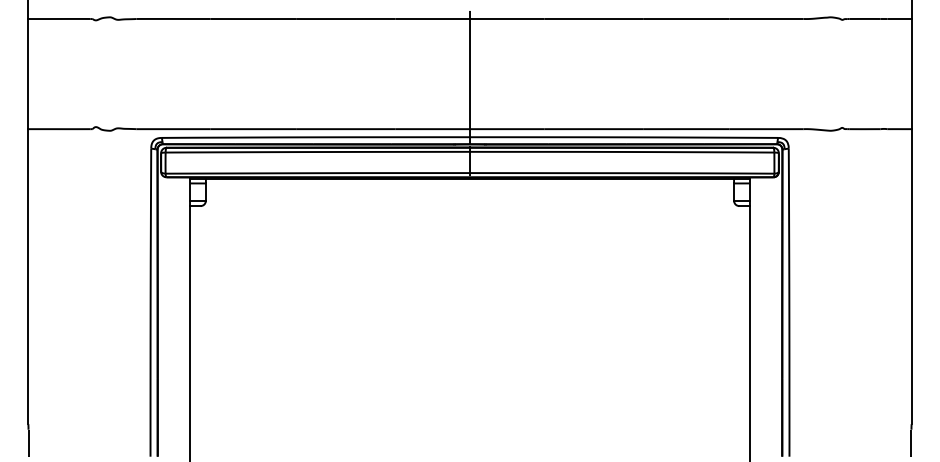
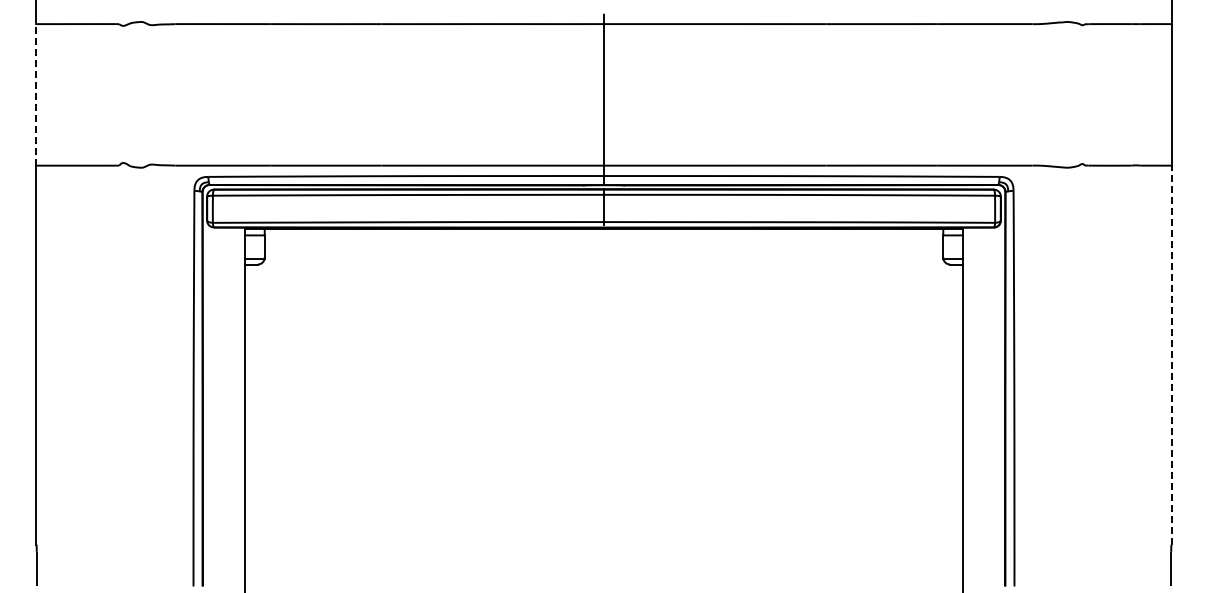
line: (28, 73) -> (36, 94), solid -> dashed
line: (911, 276) -> (1171, 355), solid -> dashed

